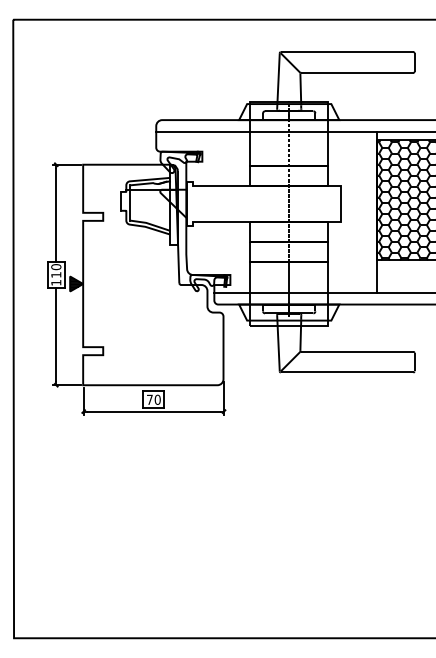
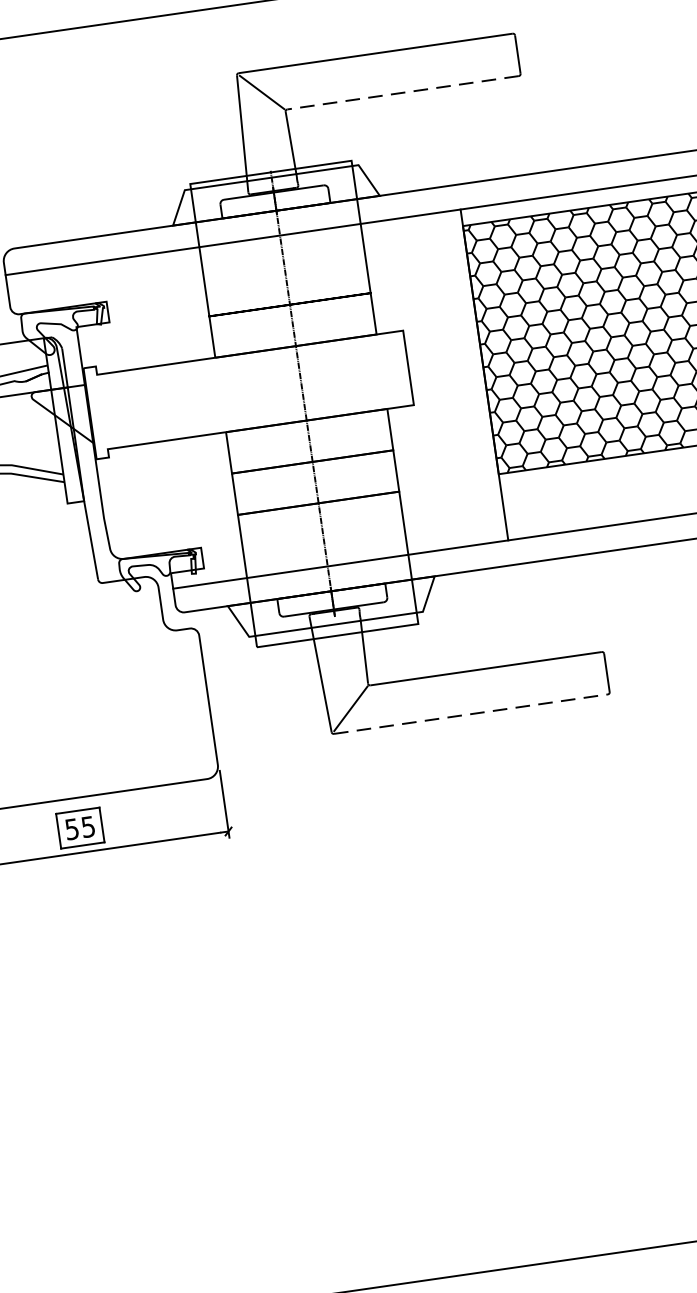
line: (356, 72) -> (401, 92), solid -> dashed
line: (347, 372) -> (471, 714), solid -> dashed
text: (153, 399) -> (79, 827), 70 -> 55

